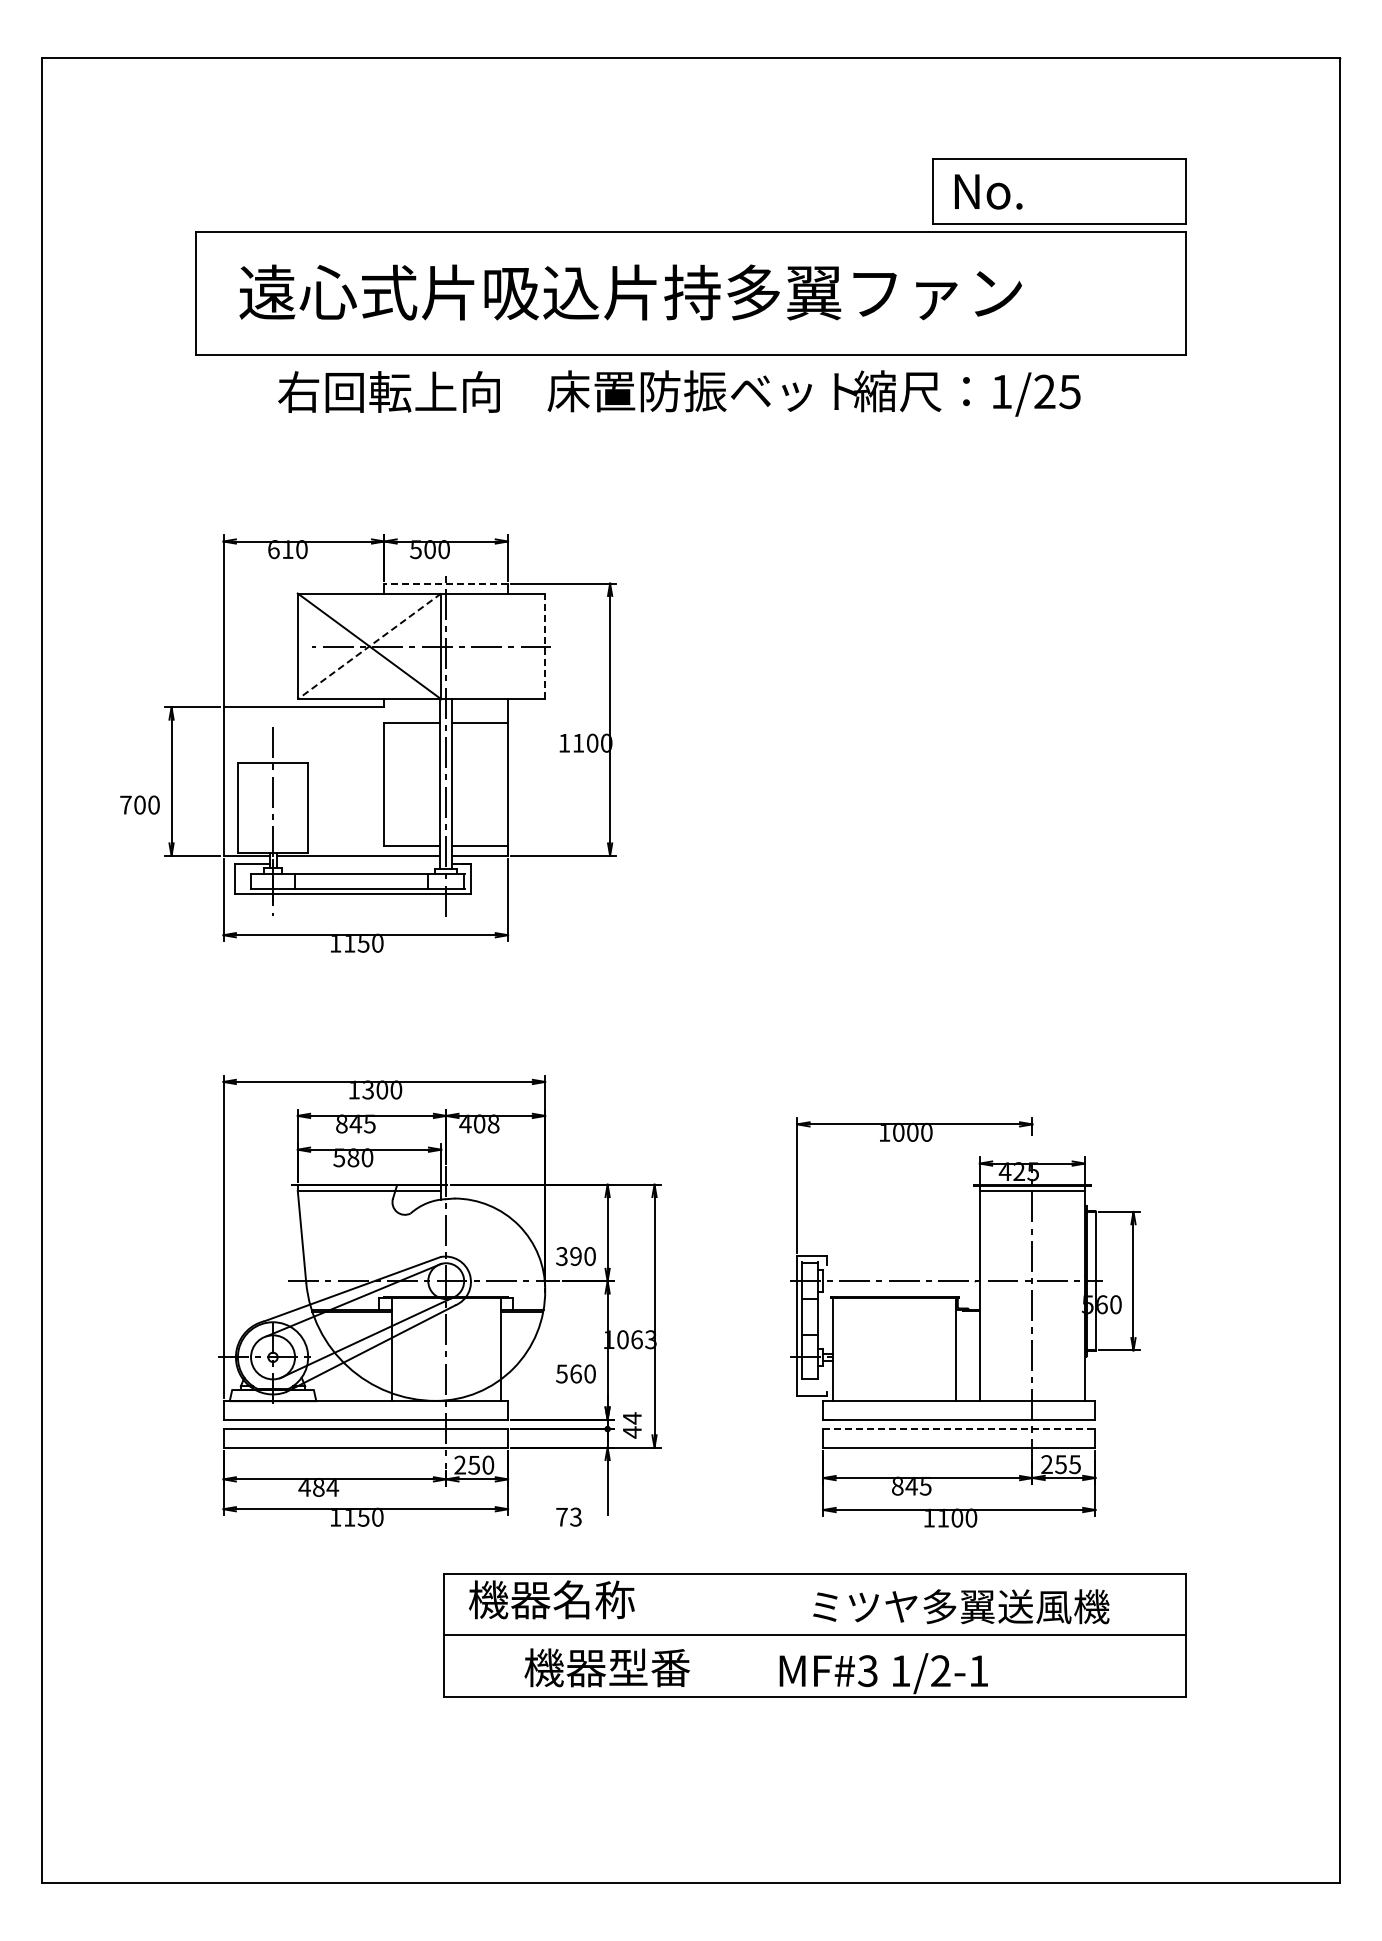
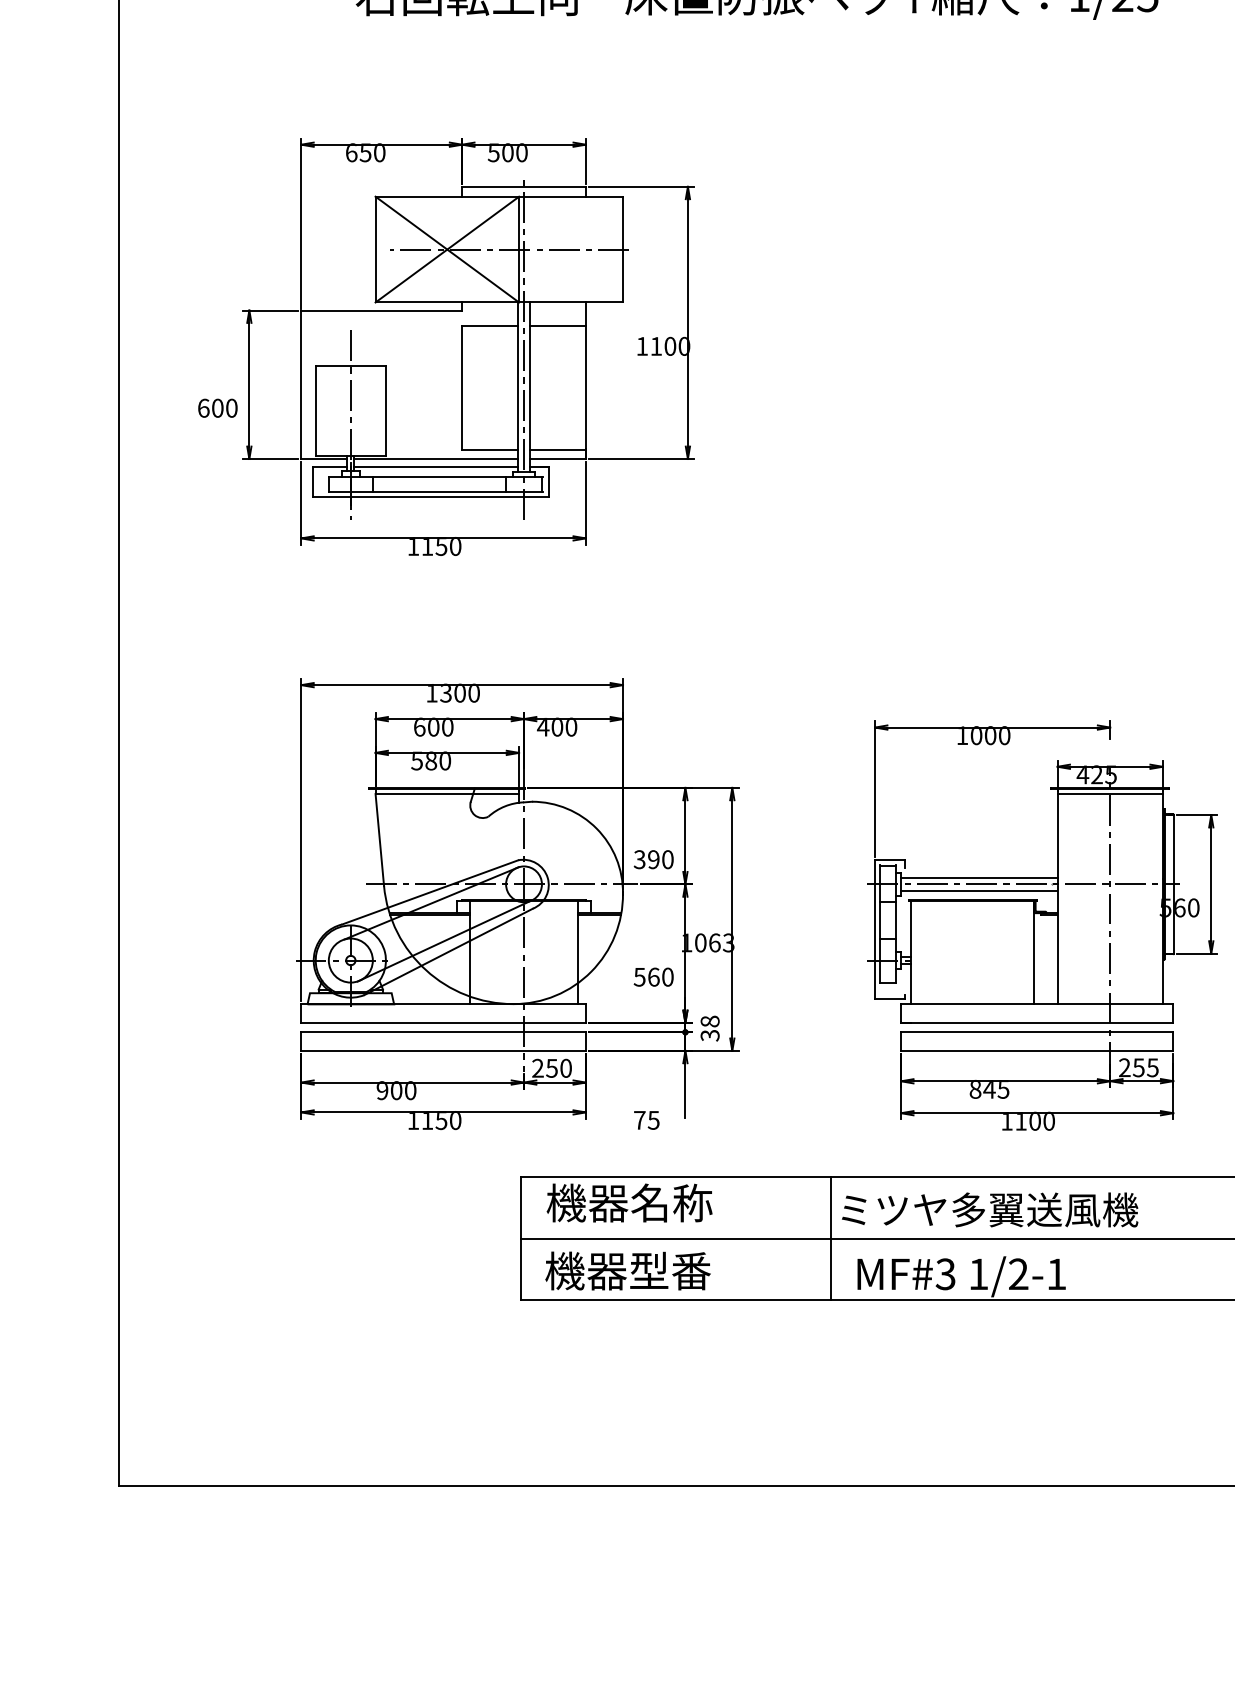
text: (287, 549) -> (365, 152), 610 -> 650
line: (446, 583) -> (524, 186), dashed -> solid
line: (369, 646) -> (447, 249), dashed -> solid
line: (545, 646) -> (623, 249), dashed -> solid
text: (125, 804) -> (203, 407), 700 -> 600
line: (358, 863) -> (436, 466), added
text: (355, 1123) -> (433, 726), 845 -> 600
text: (493, 1125) -> (571, 728), 408 -> 400
line: (900, 1274) -> (978, 877), added
line: (900, 1287) -> (978, 890), added
text: (631, 1425) -> (709, 1028), 44 -> 38
line: (959, 1429) -> (1037, 1032), dashed -> solid
text: (318, 1486) -> (396, 1089), 484 -> 900
text: (575, 1516) -> (653, 1119), 73 -> 75
text: (961, 1606) -> (990, 1209), moved
line: (752, 1635) -> (830, 1238), added
text: (607, 1667) -> (628, 1270), moved

